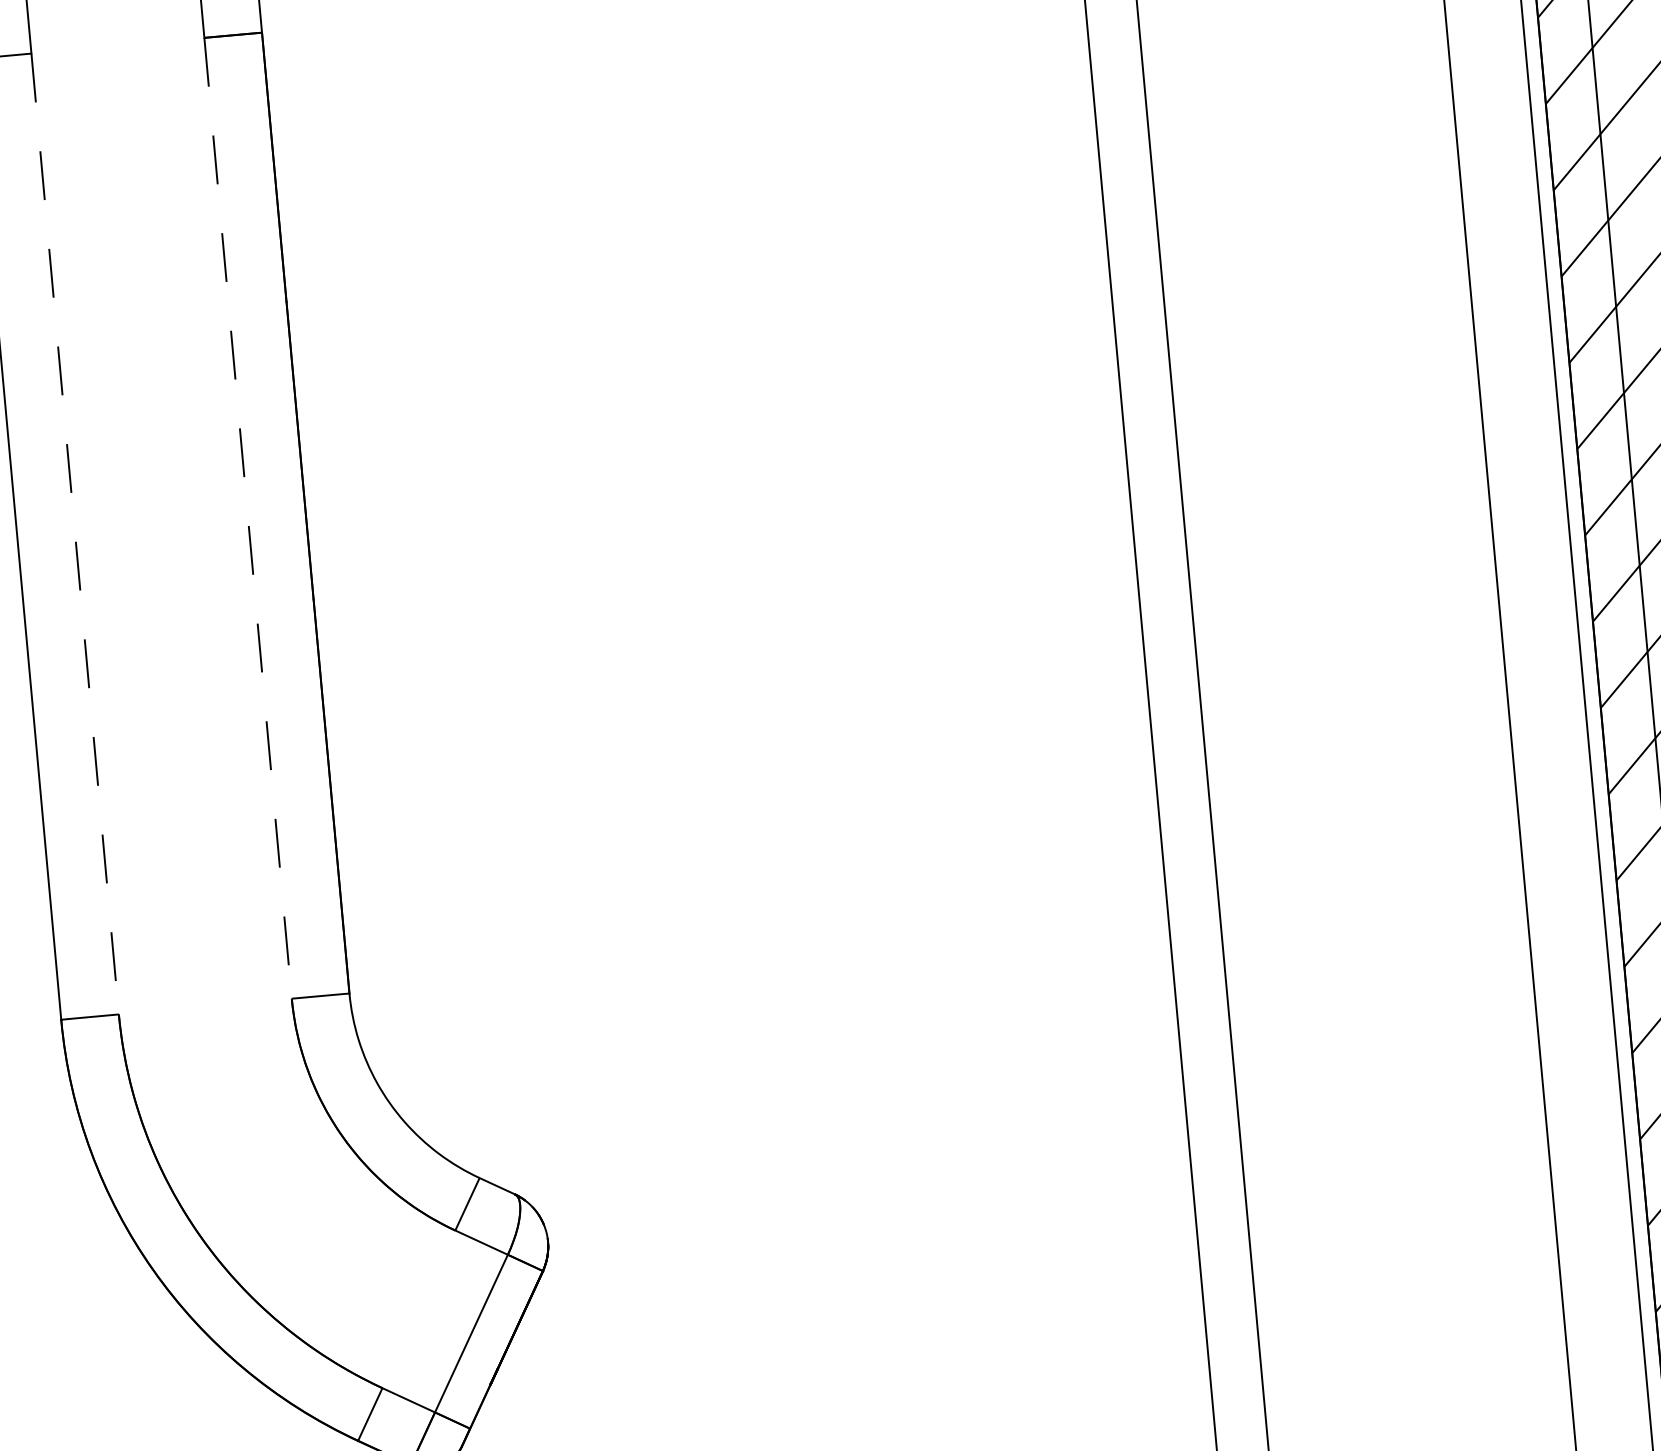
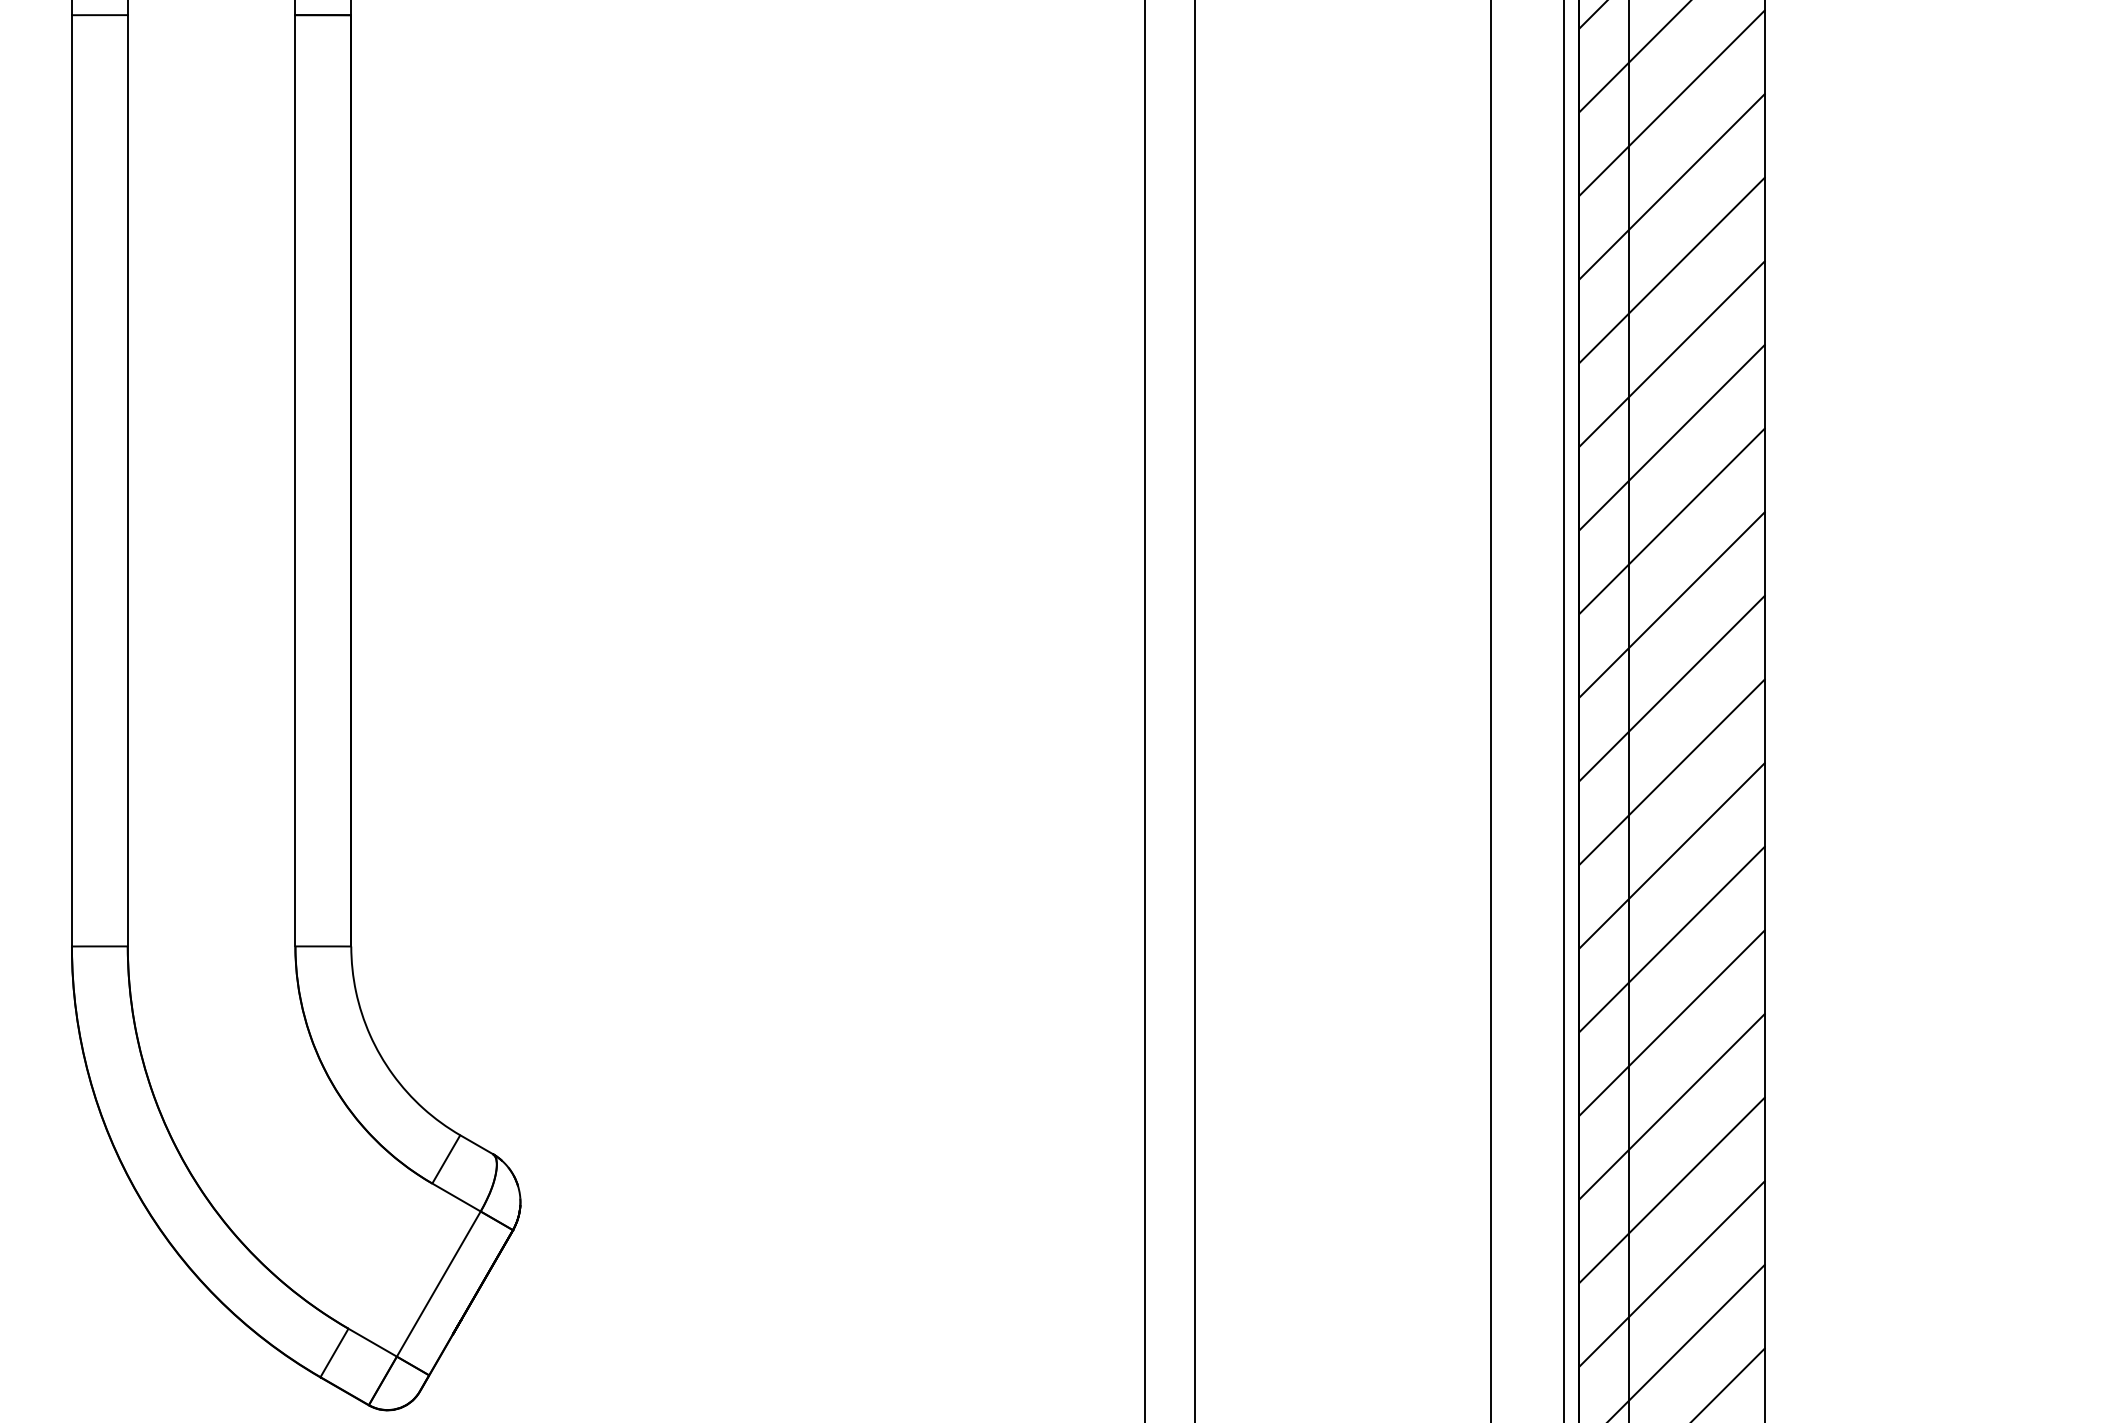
line: (248, 517) -> (295, 480), dashed -> solid
line: (74, 533) -> (127, 480), dashed -> solid

